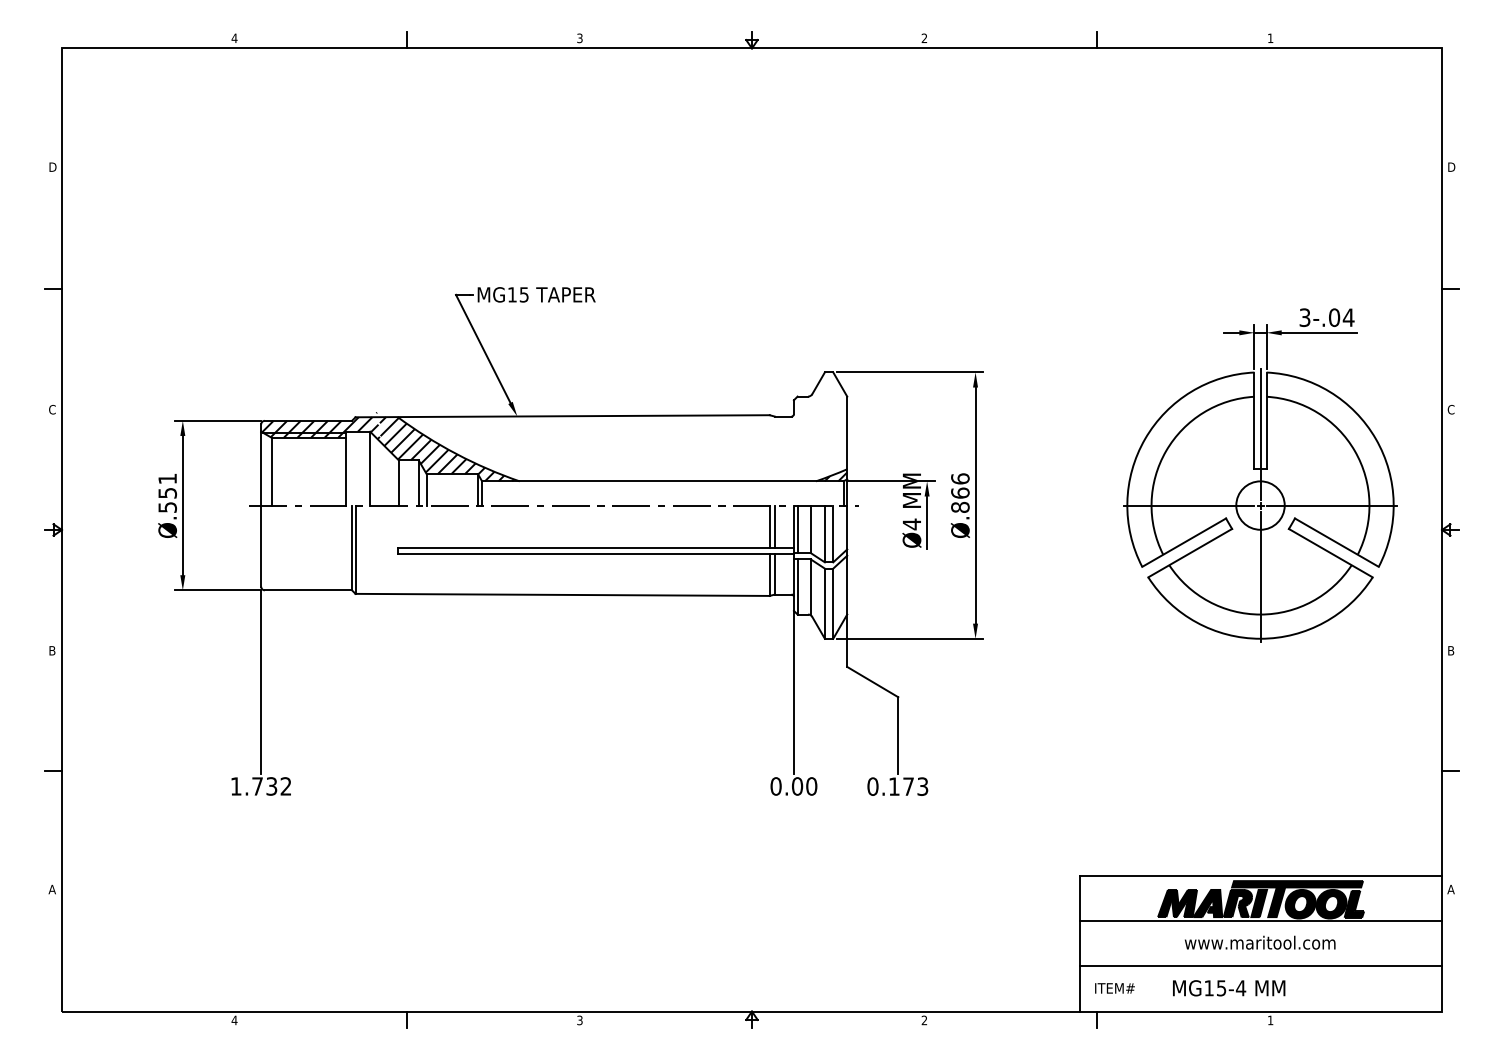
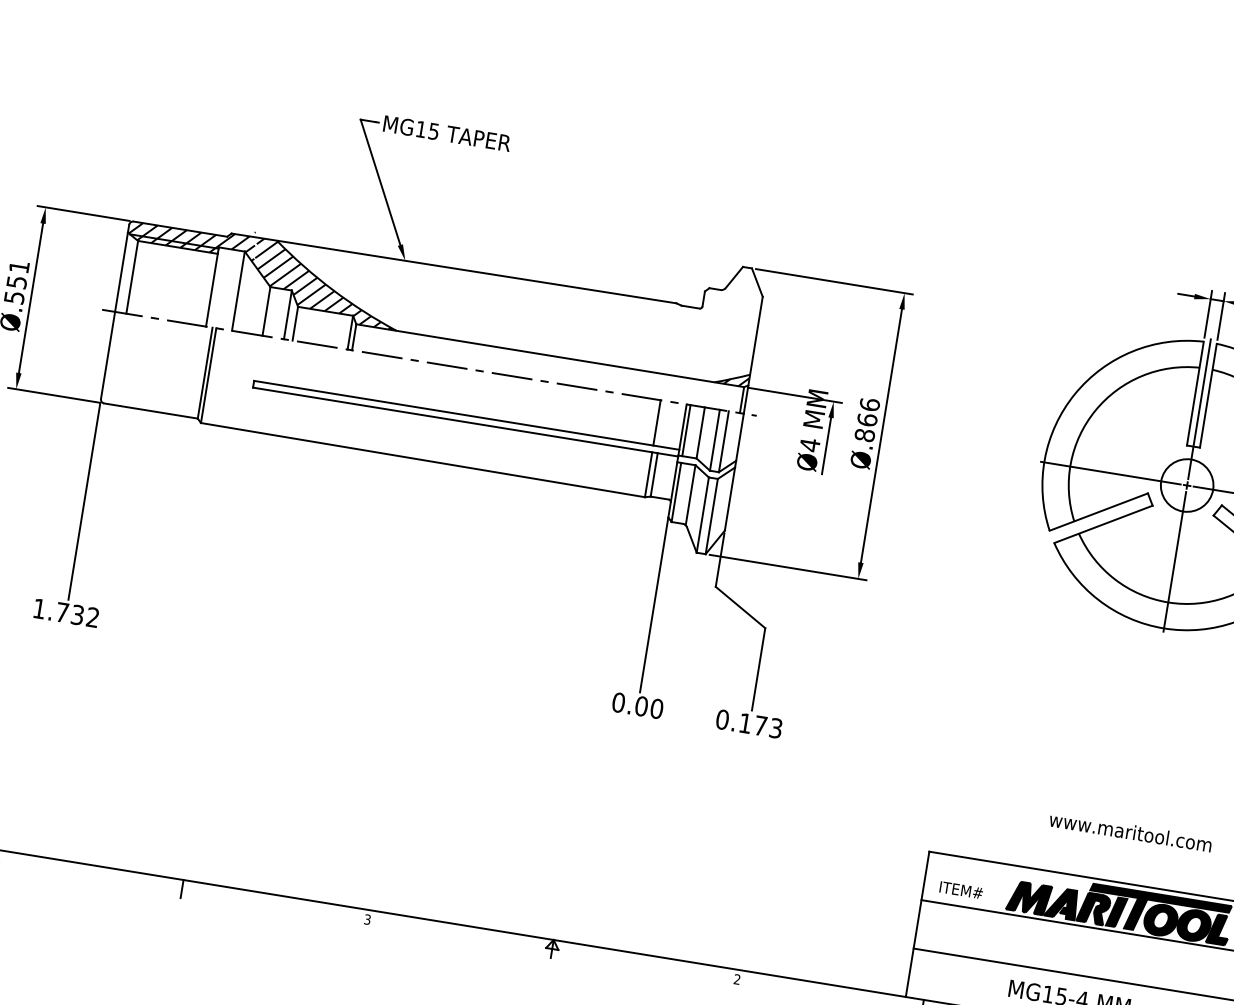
line: (774, 526) -> (662, 423), removed
text: (1260, 942) -> (1131, 831), moved
text: (1114, 988) -> (960, 890), moved

